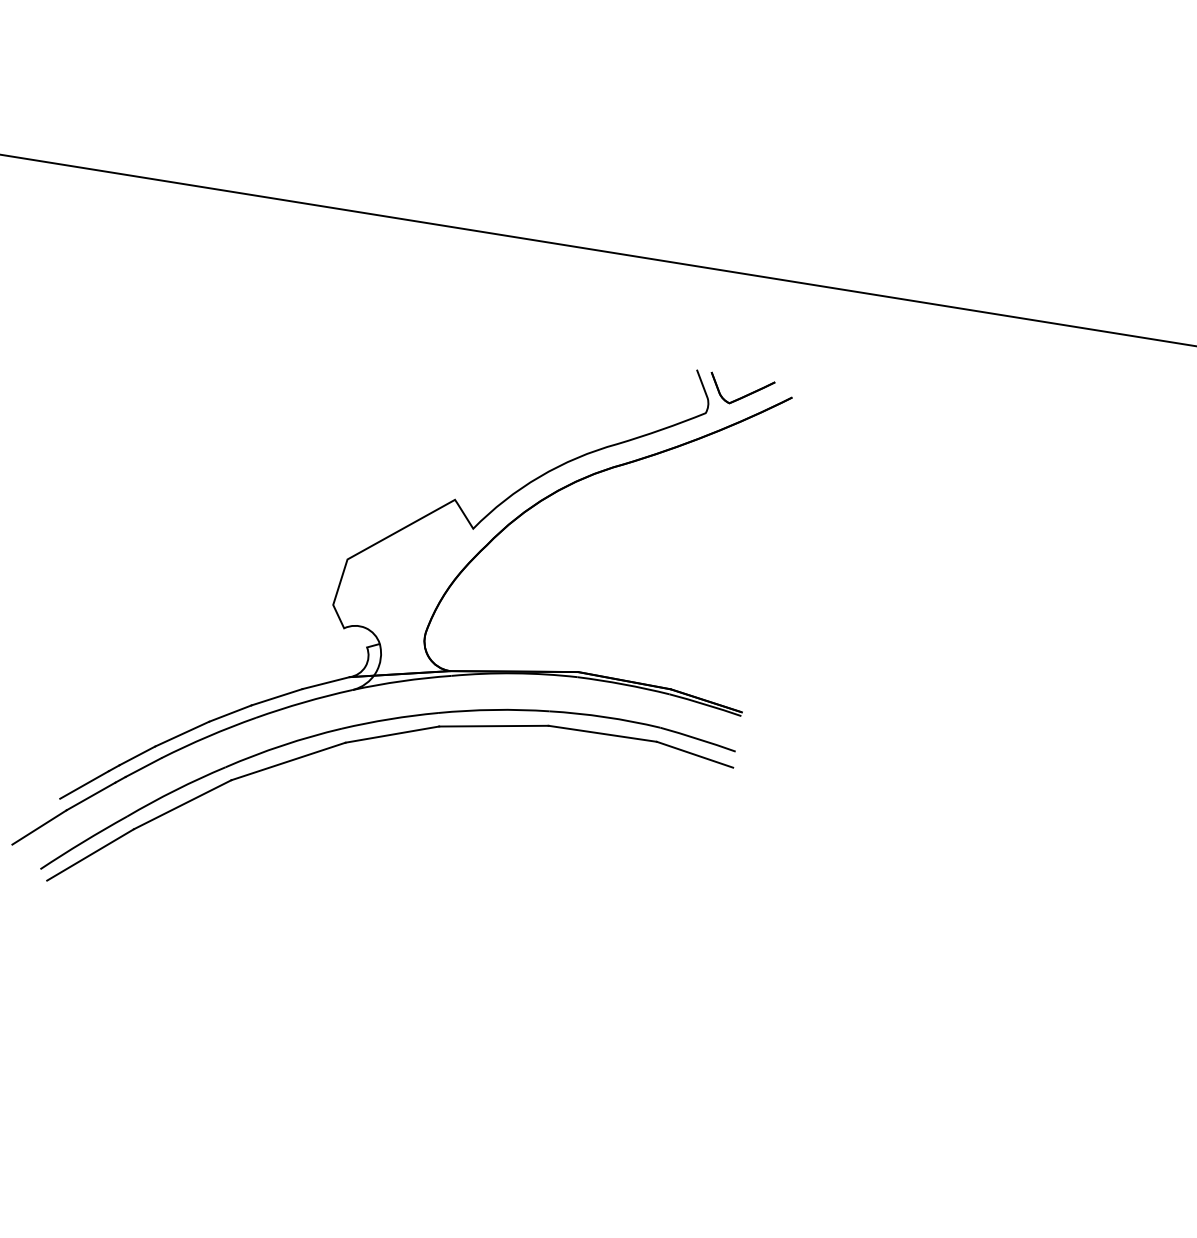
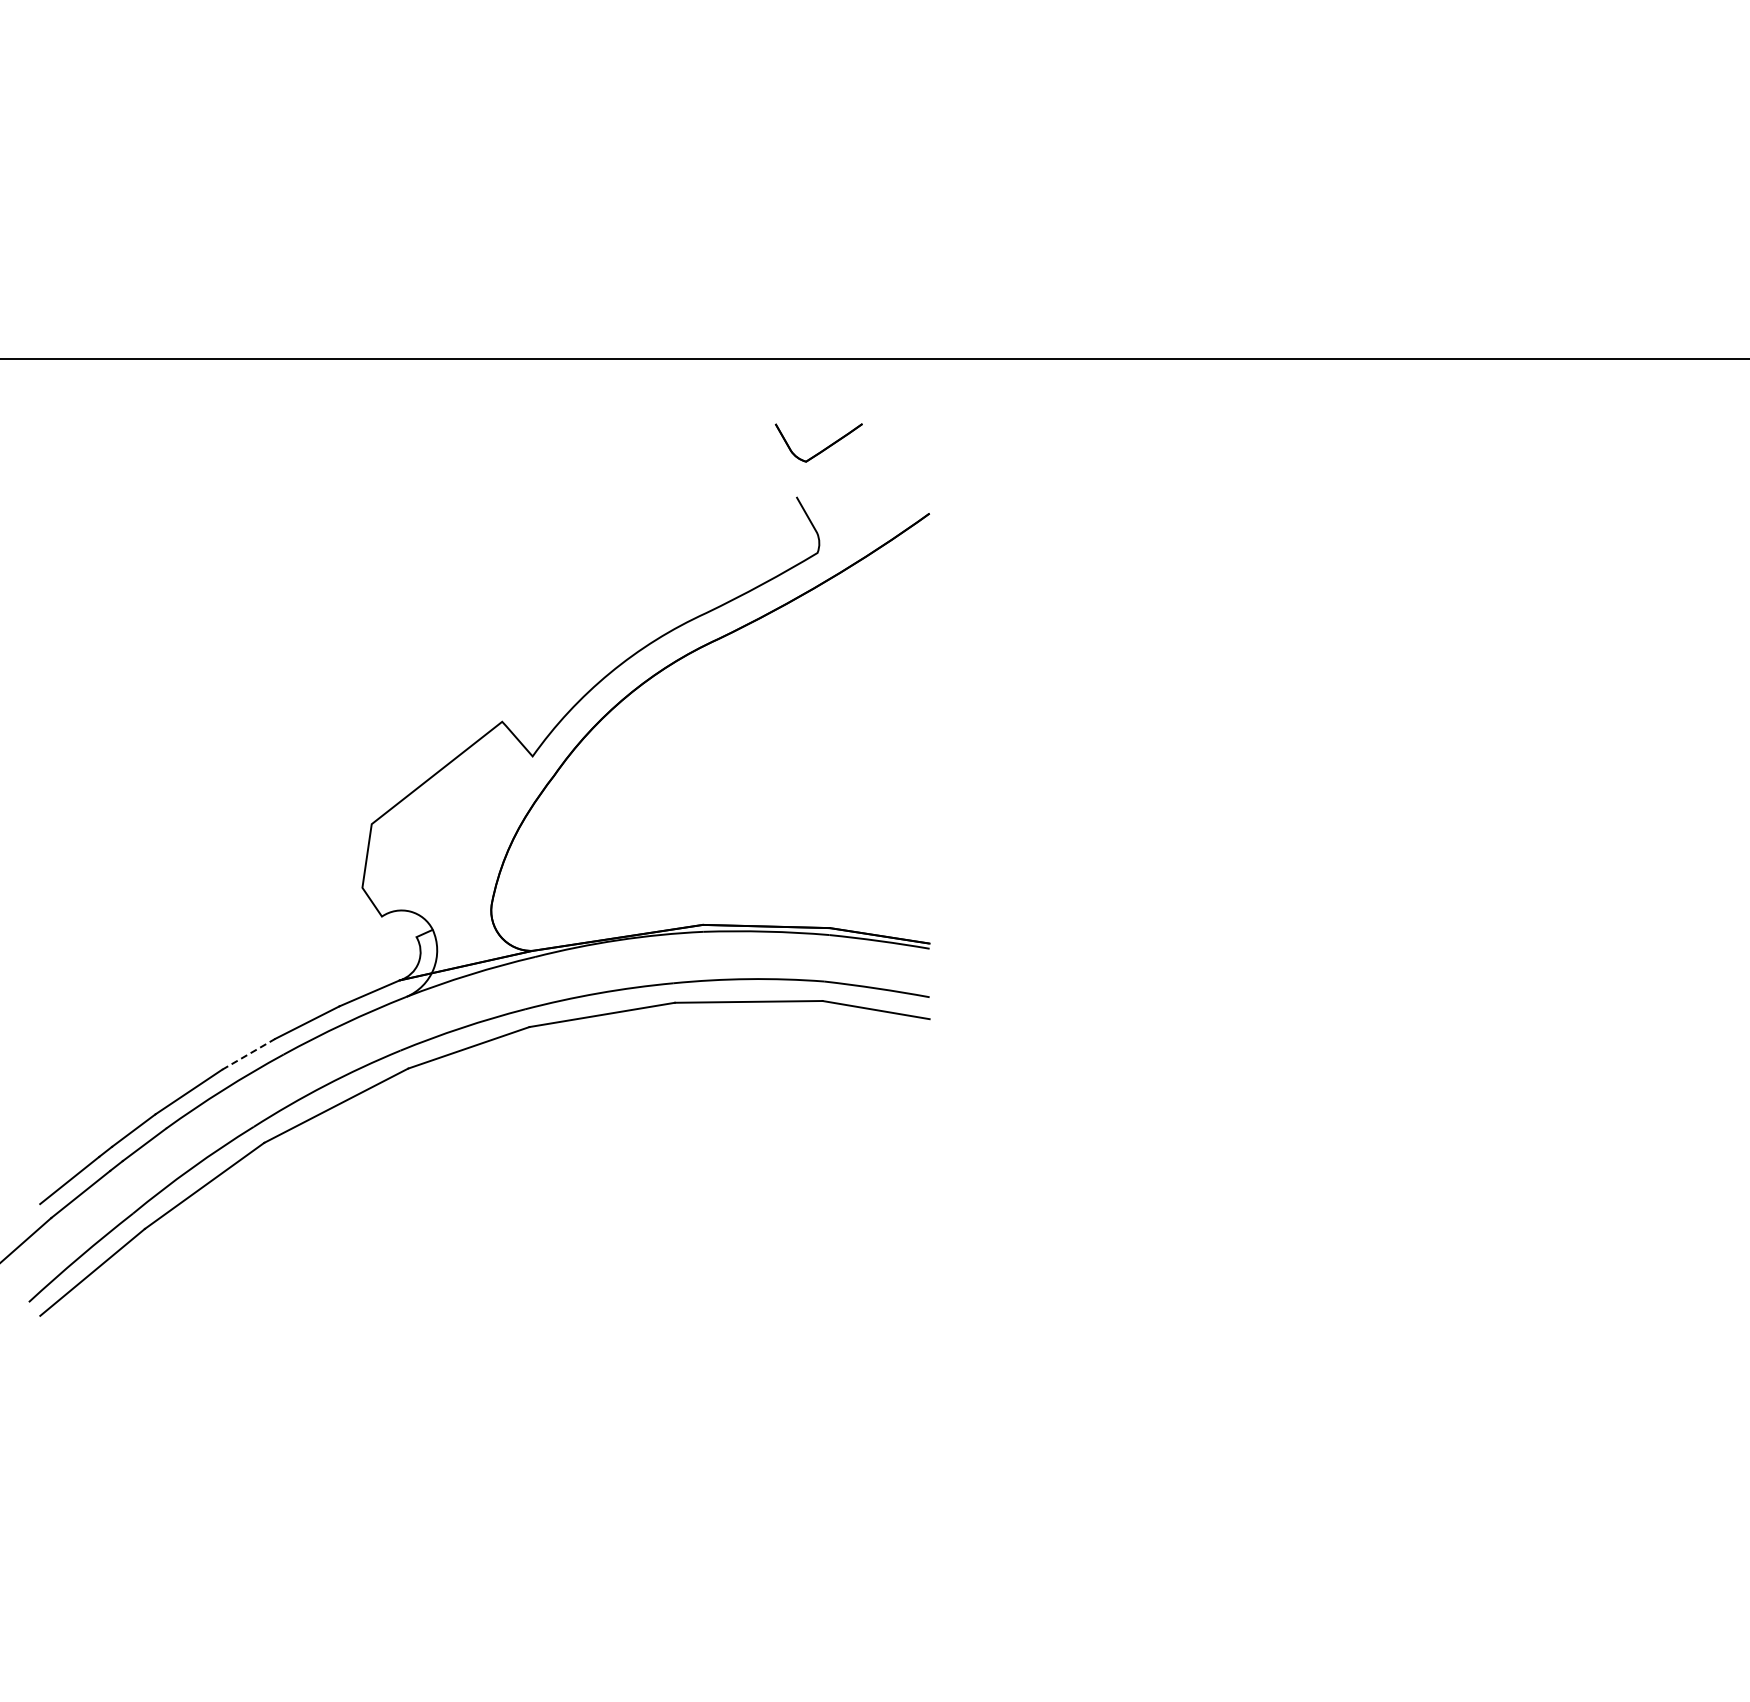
part: (742, 396) -> (822, 449), moved
line: (230, 713) -> (248, 1054), solid -> dashed

